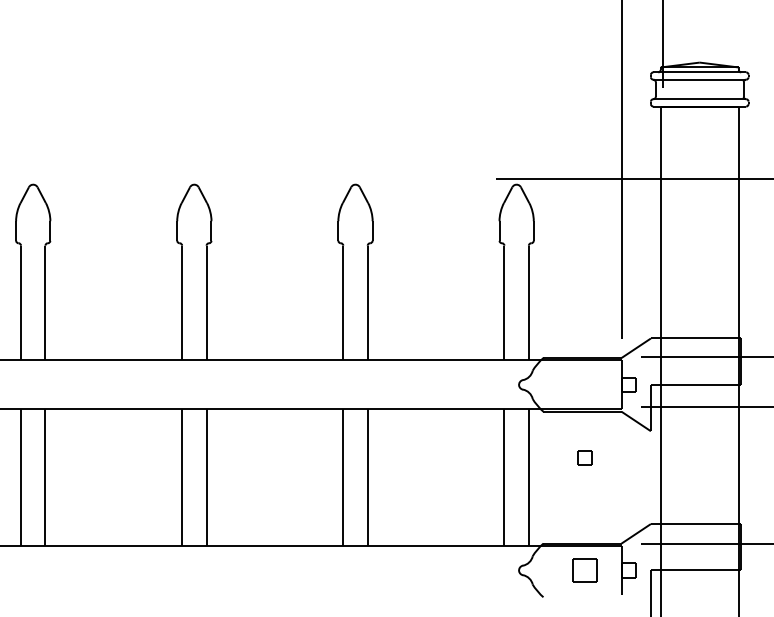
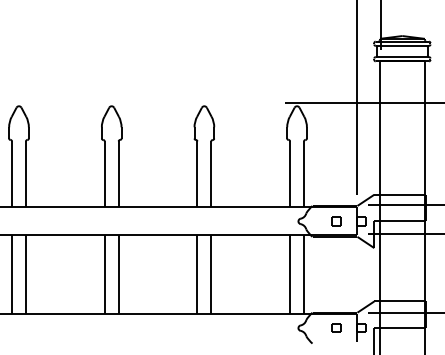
part: (585, 458) -> (336, 221), moved
part: (585, 569) -> (336, 327), size x0.62

